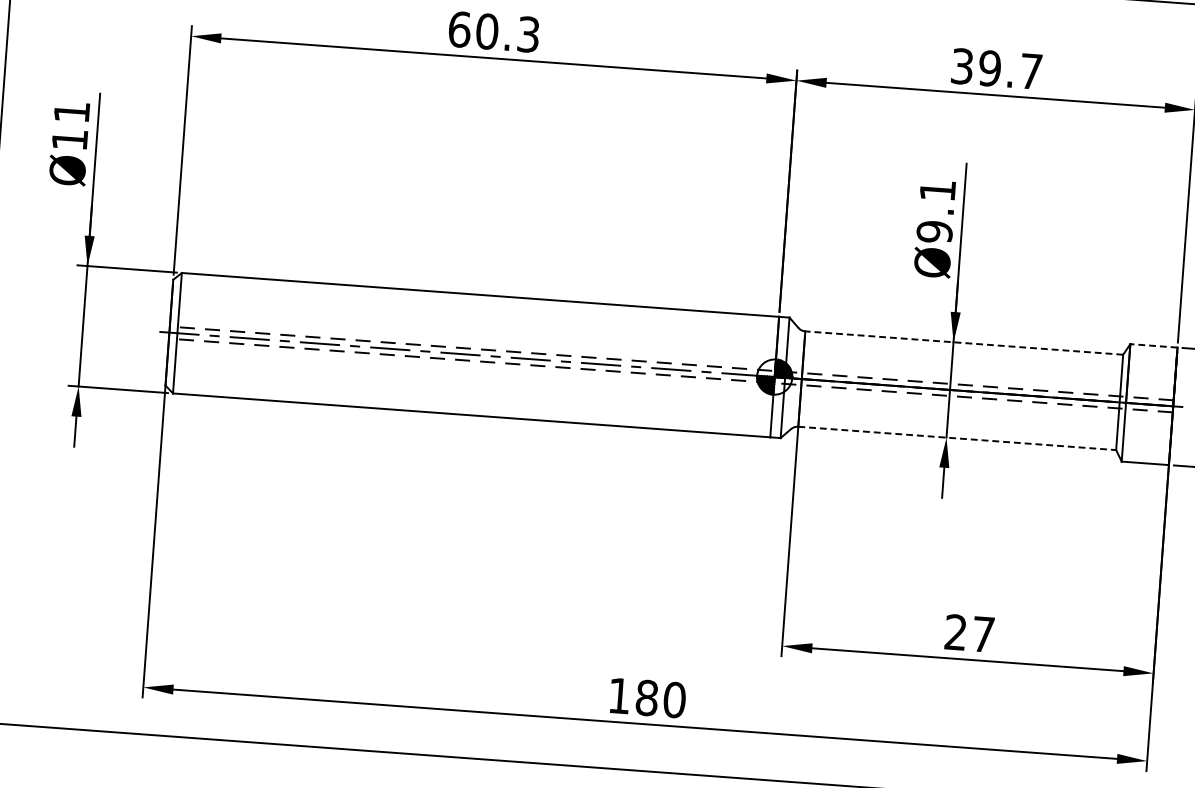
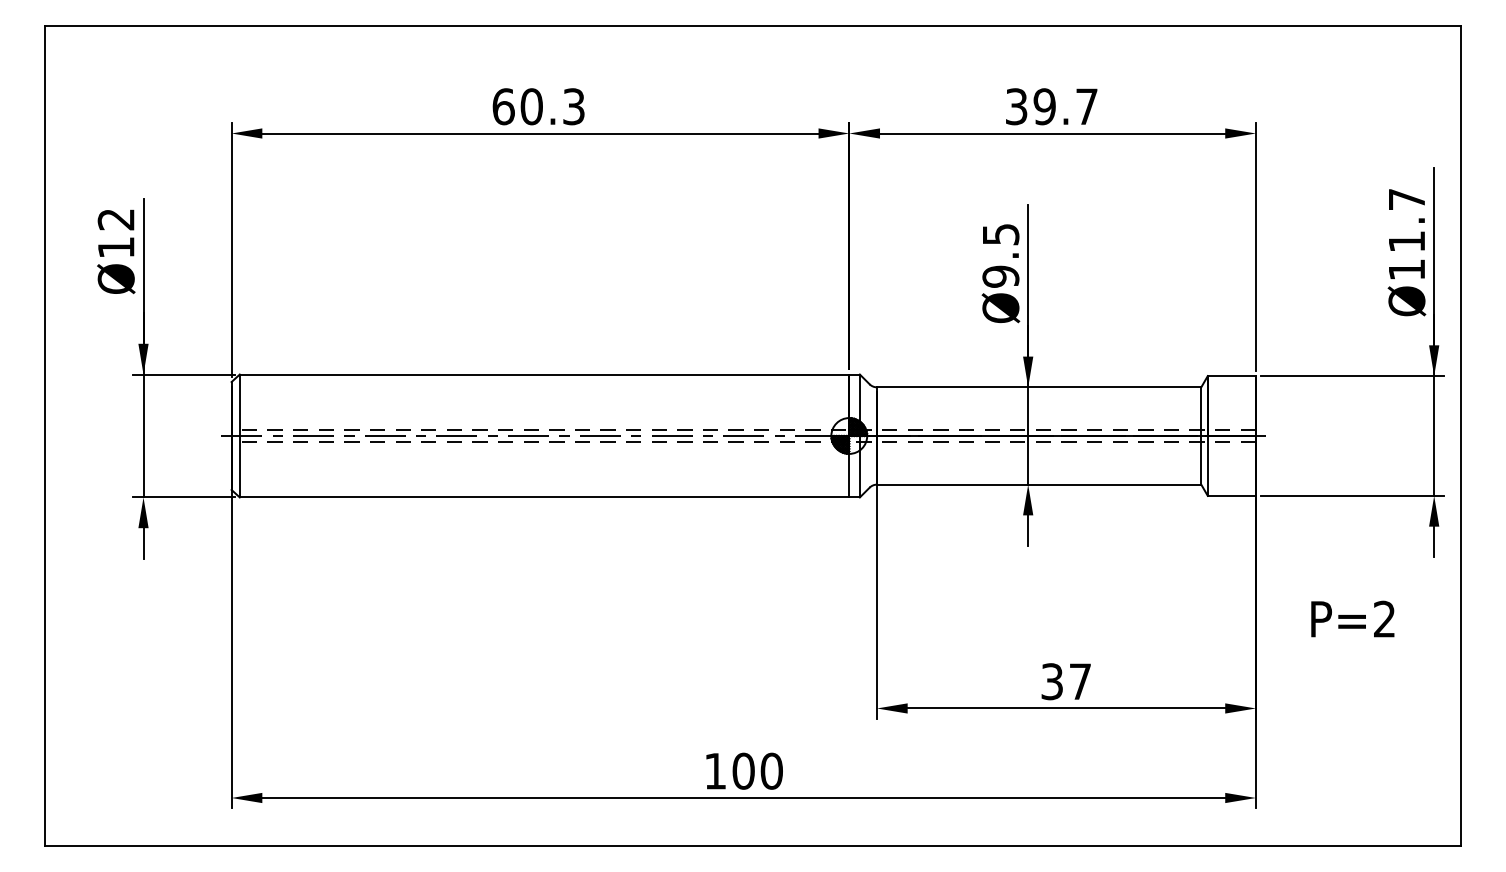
text: (71, 112) -> (115, 219), Ø11 -> Ø12
text: (938, 190) -> (1001, 234), Ø9.1 -> Ø9.5
line: (963, 343) -> (1038, 387), dashed -> solid
line: (1153, 346) -> (1231, 376), dashed -> solid
line: (957, 438) -> (1039, 484), dashed -> solid
text: (955, 632) -> (1051, 681), 27 -> 37
text: (646, 698) -> (743, 771), 180 -> 100

